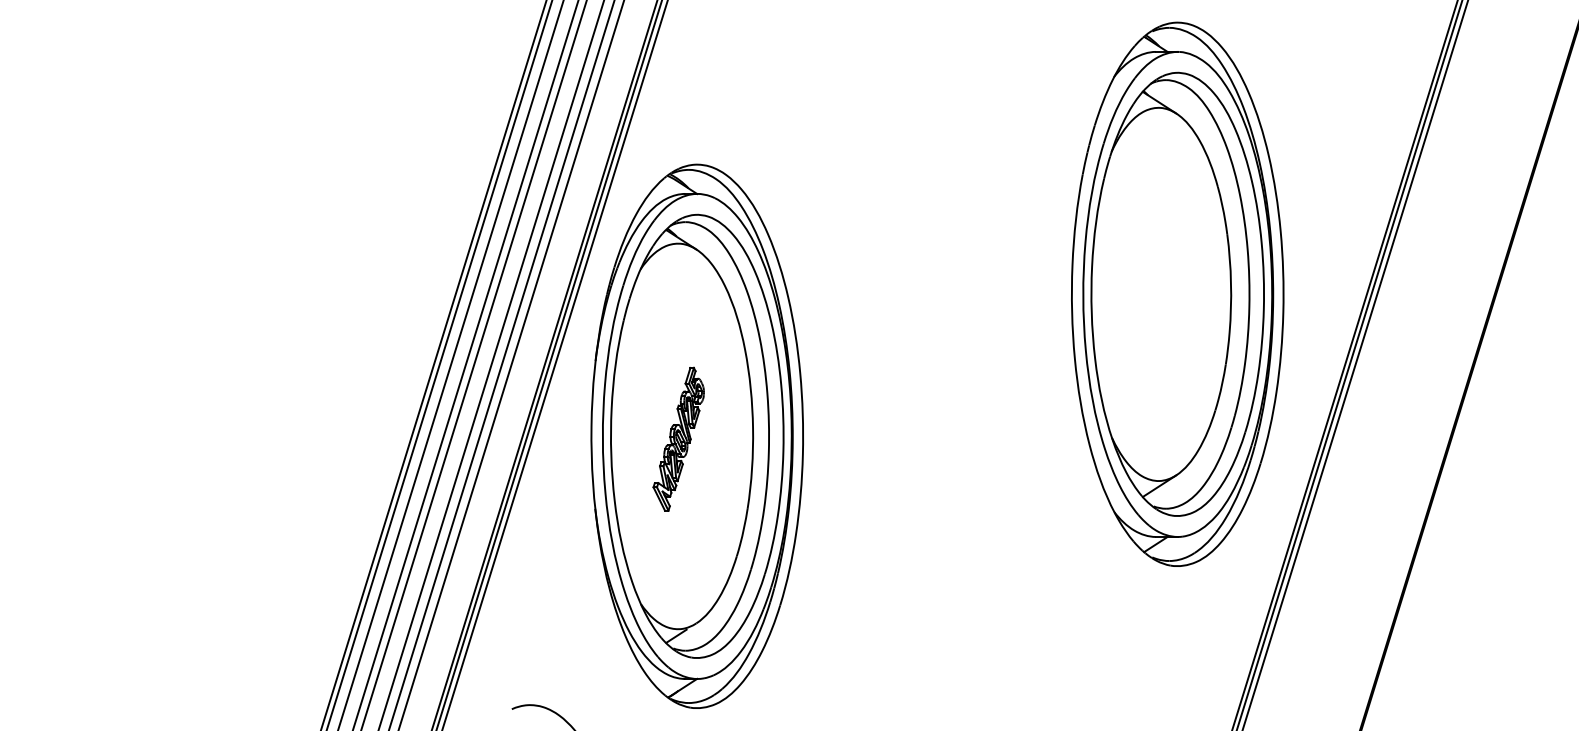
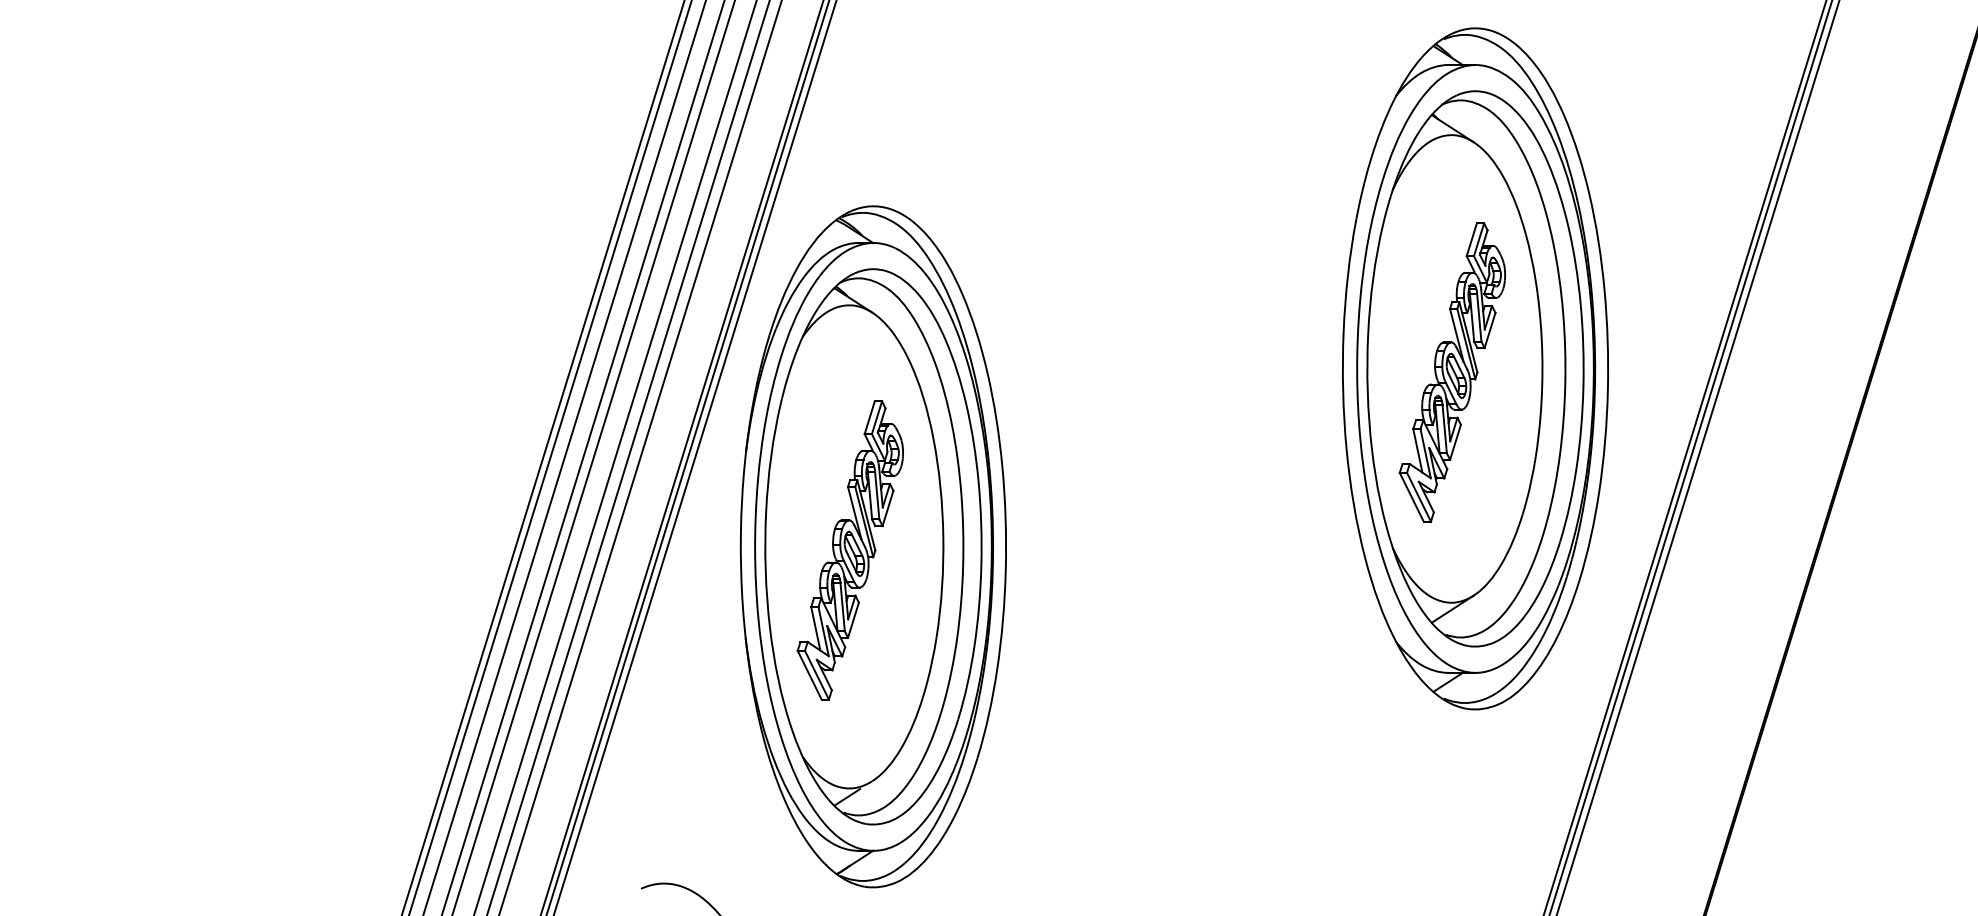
part: (1158, 297) -> (1451, 372), added
part: (678, 439) -> (849, 550), size x1.67

